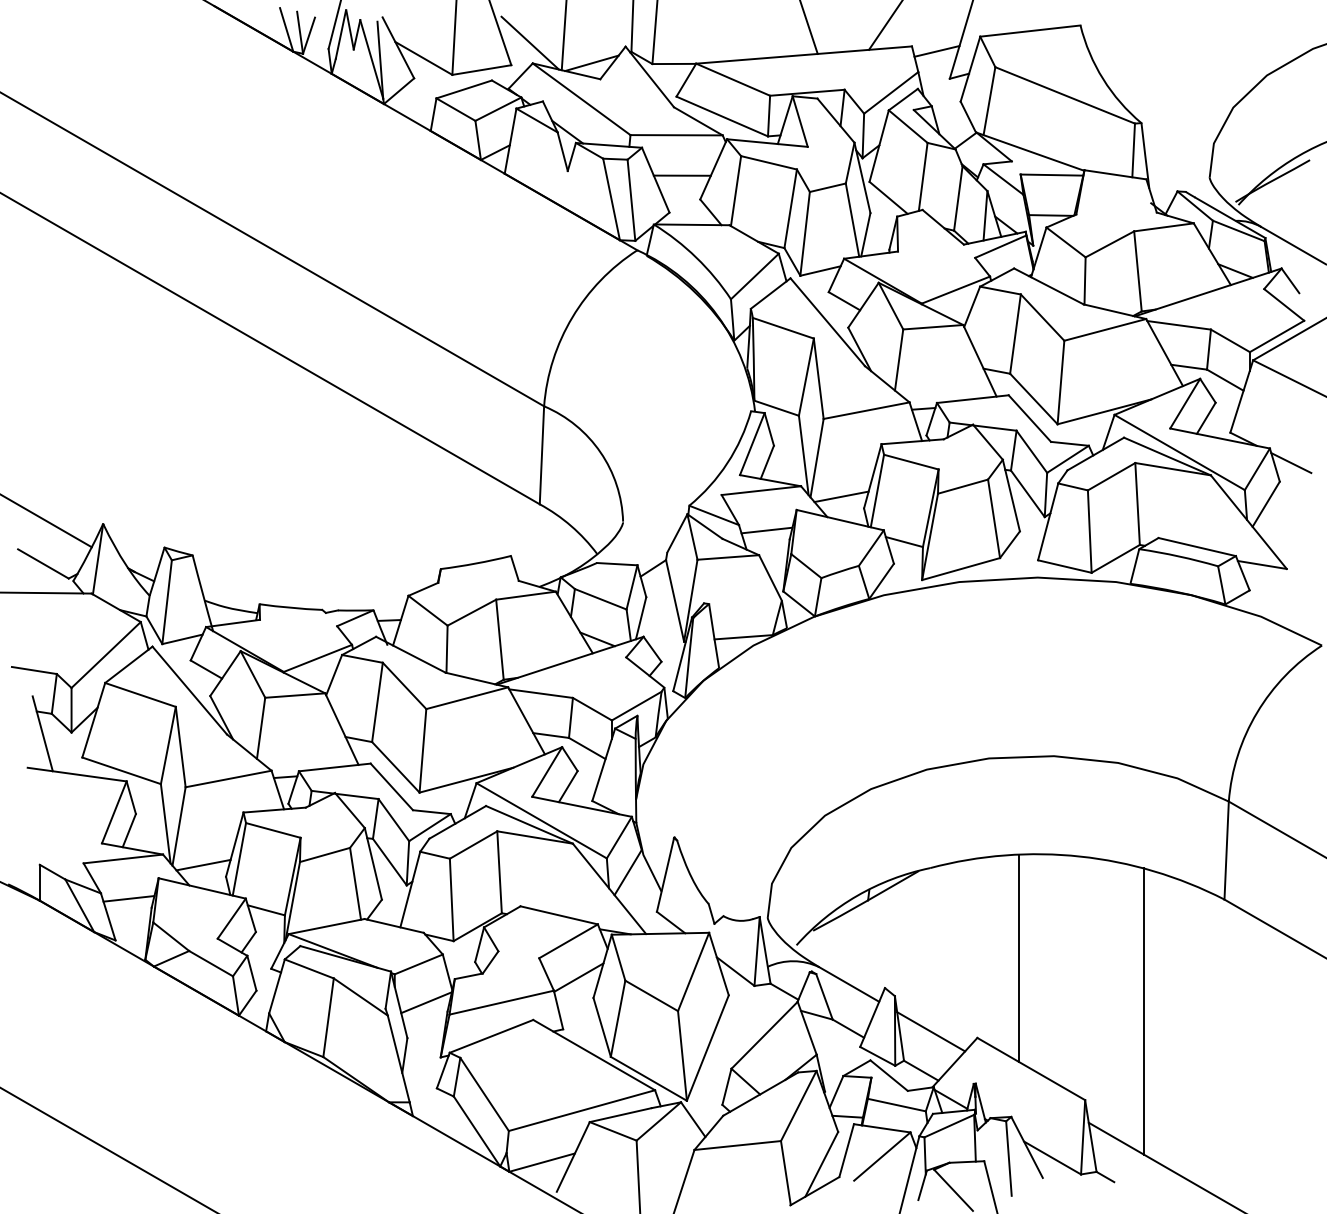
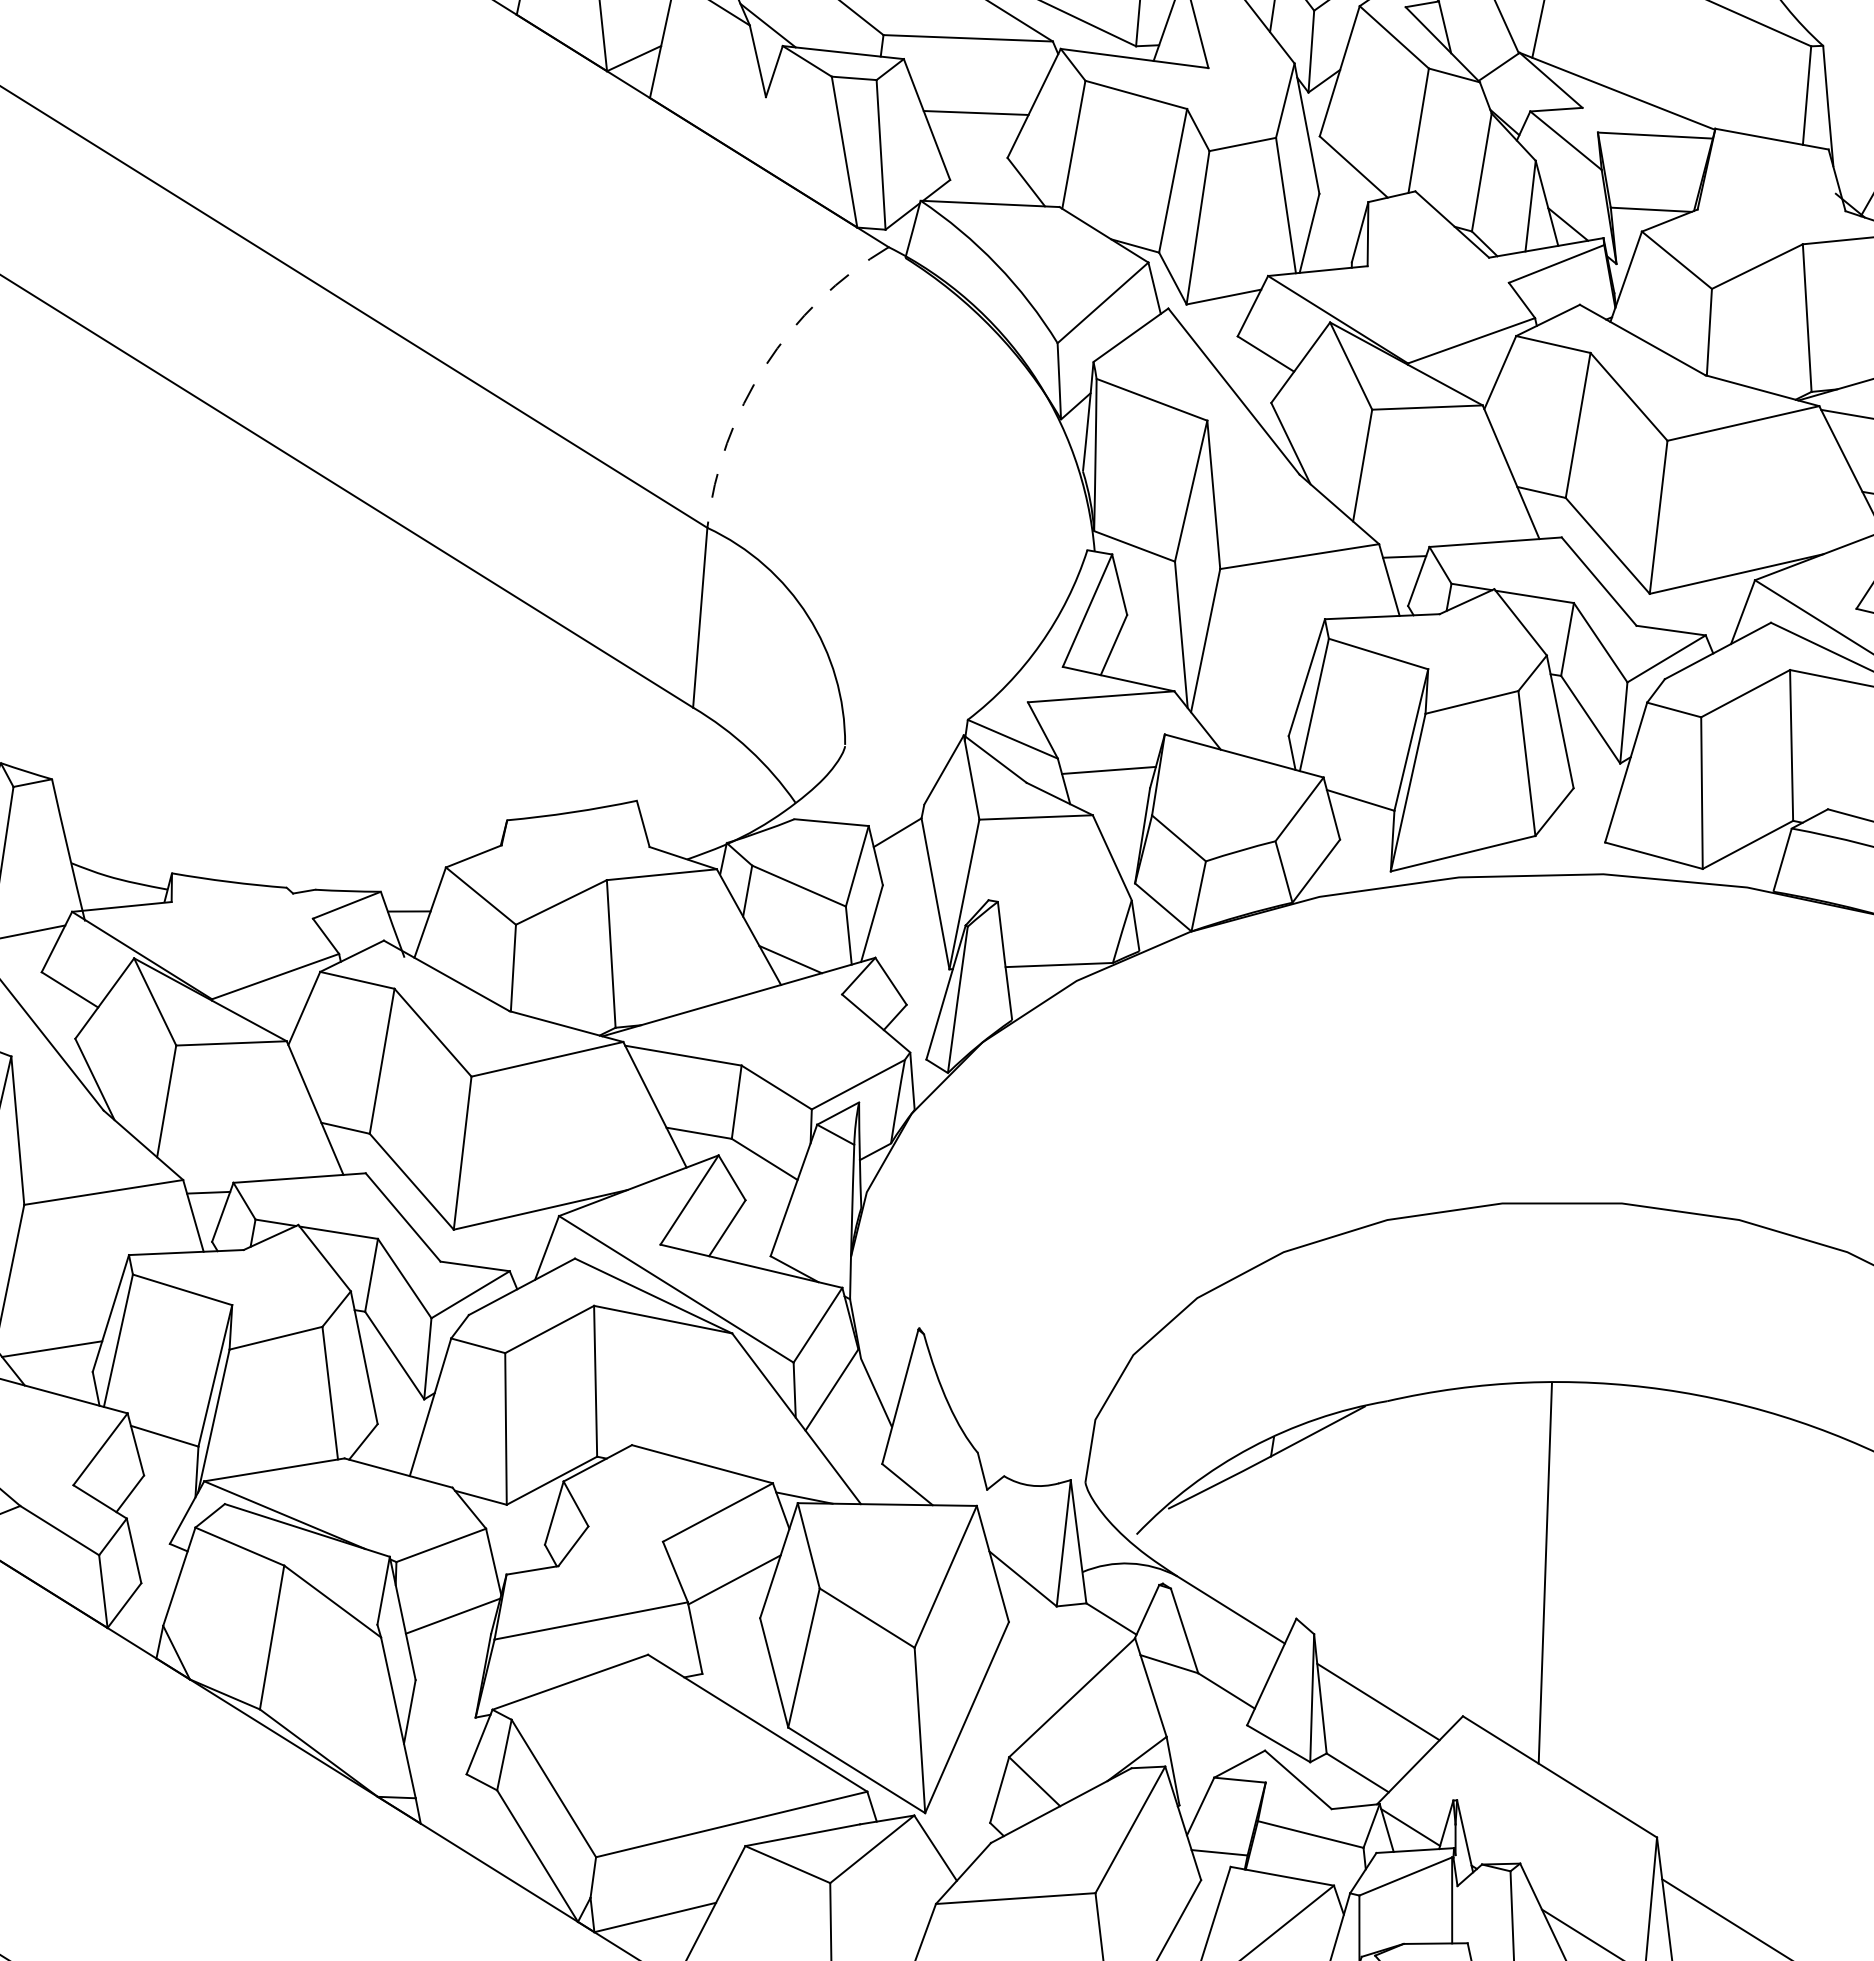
arc: (572, 317) -> (765, 366), solid -> dashed
line: (841, 496) -> (1248, 712), removed
line: (1143, 1010) -> (1769, 1676), removed

